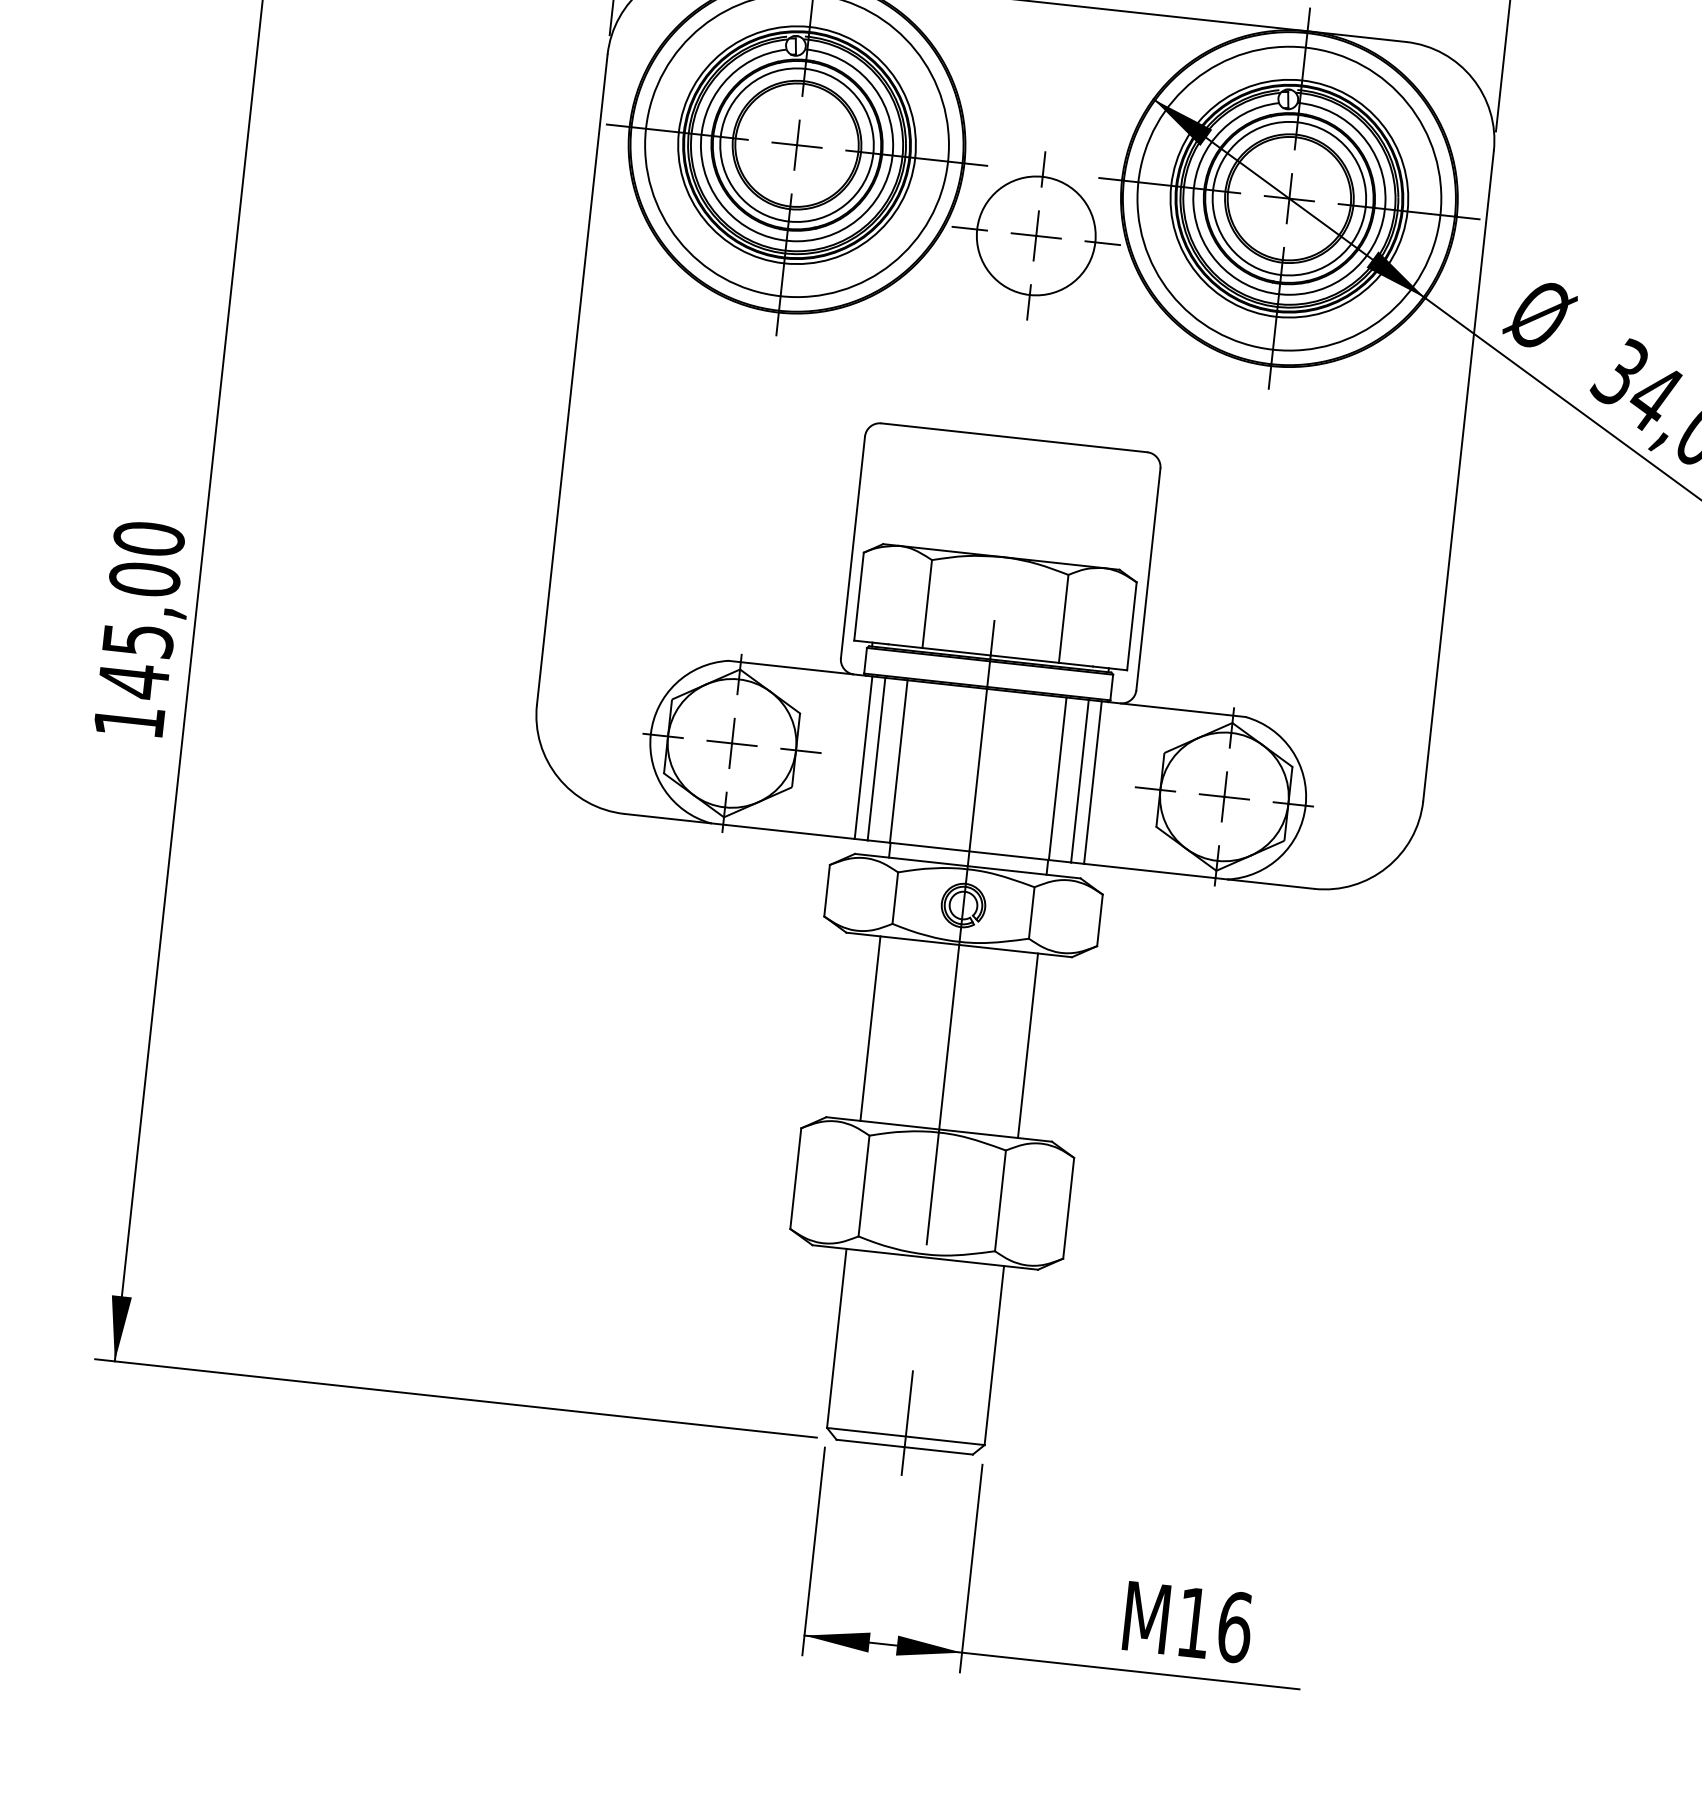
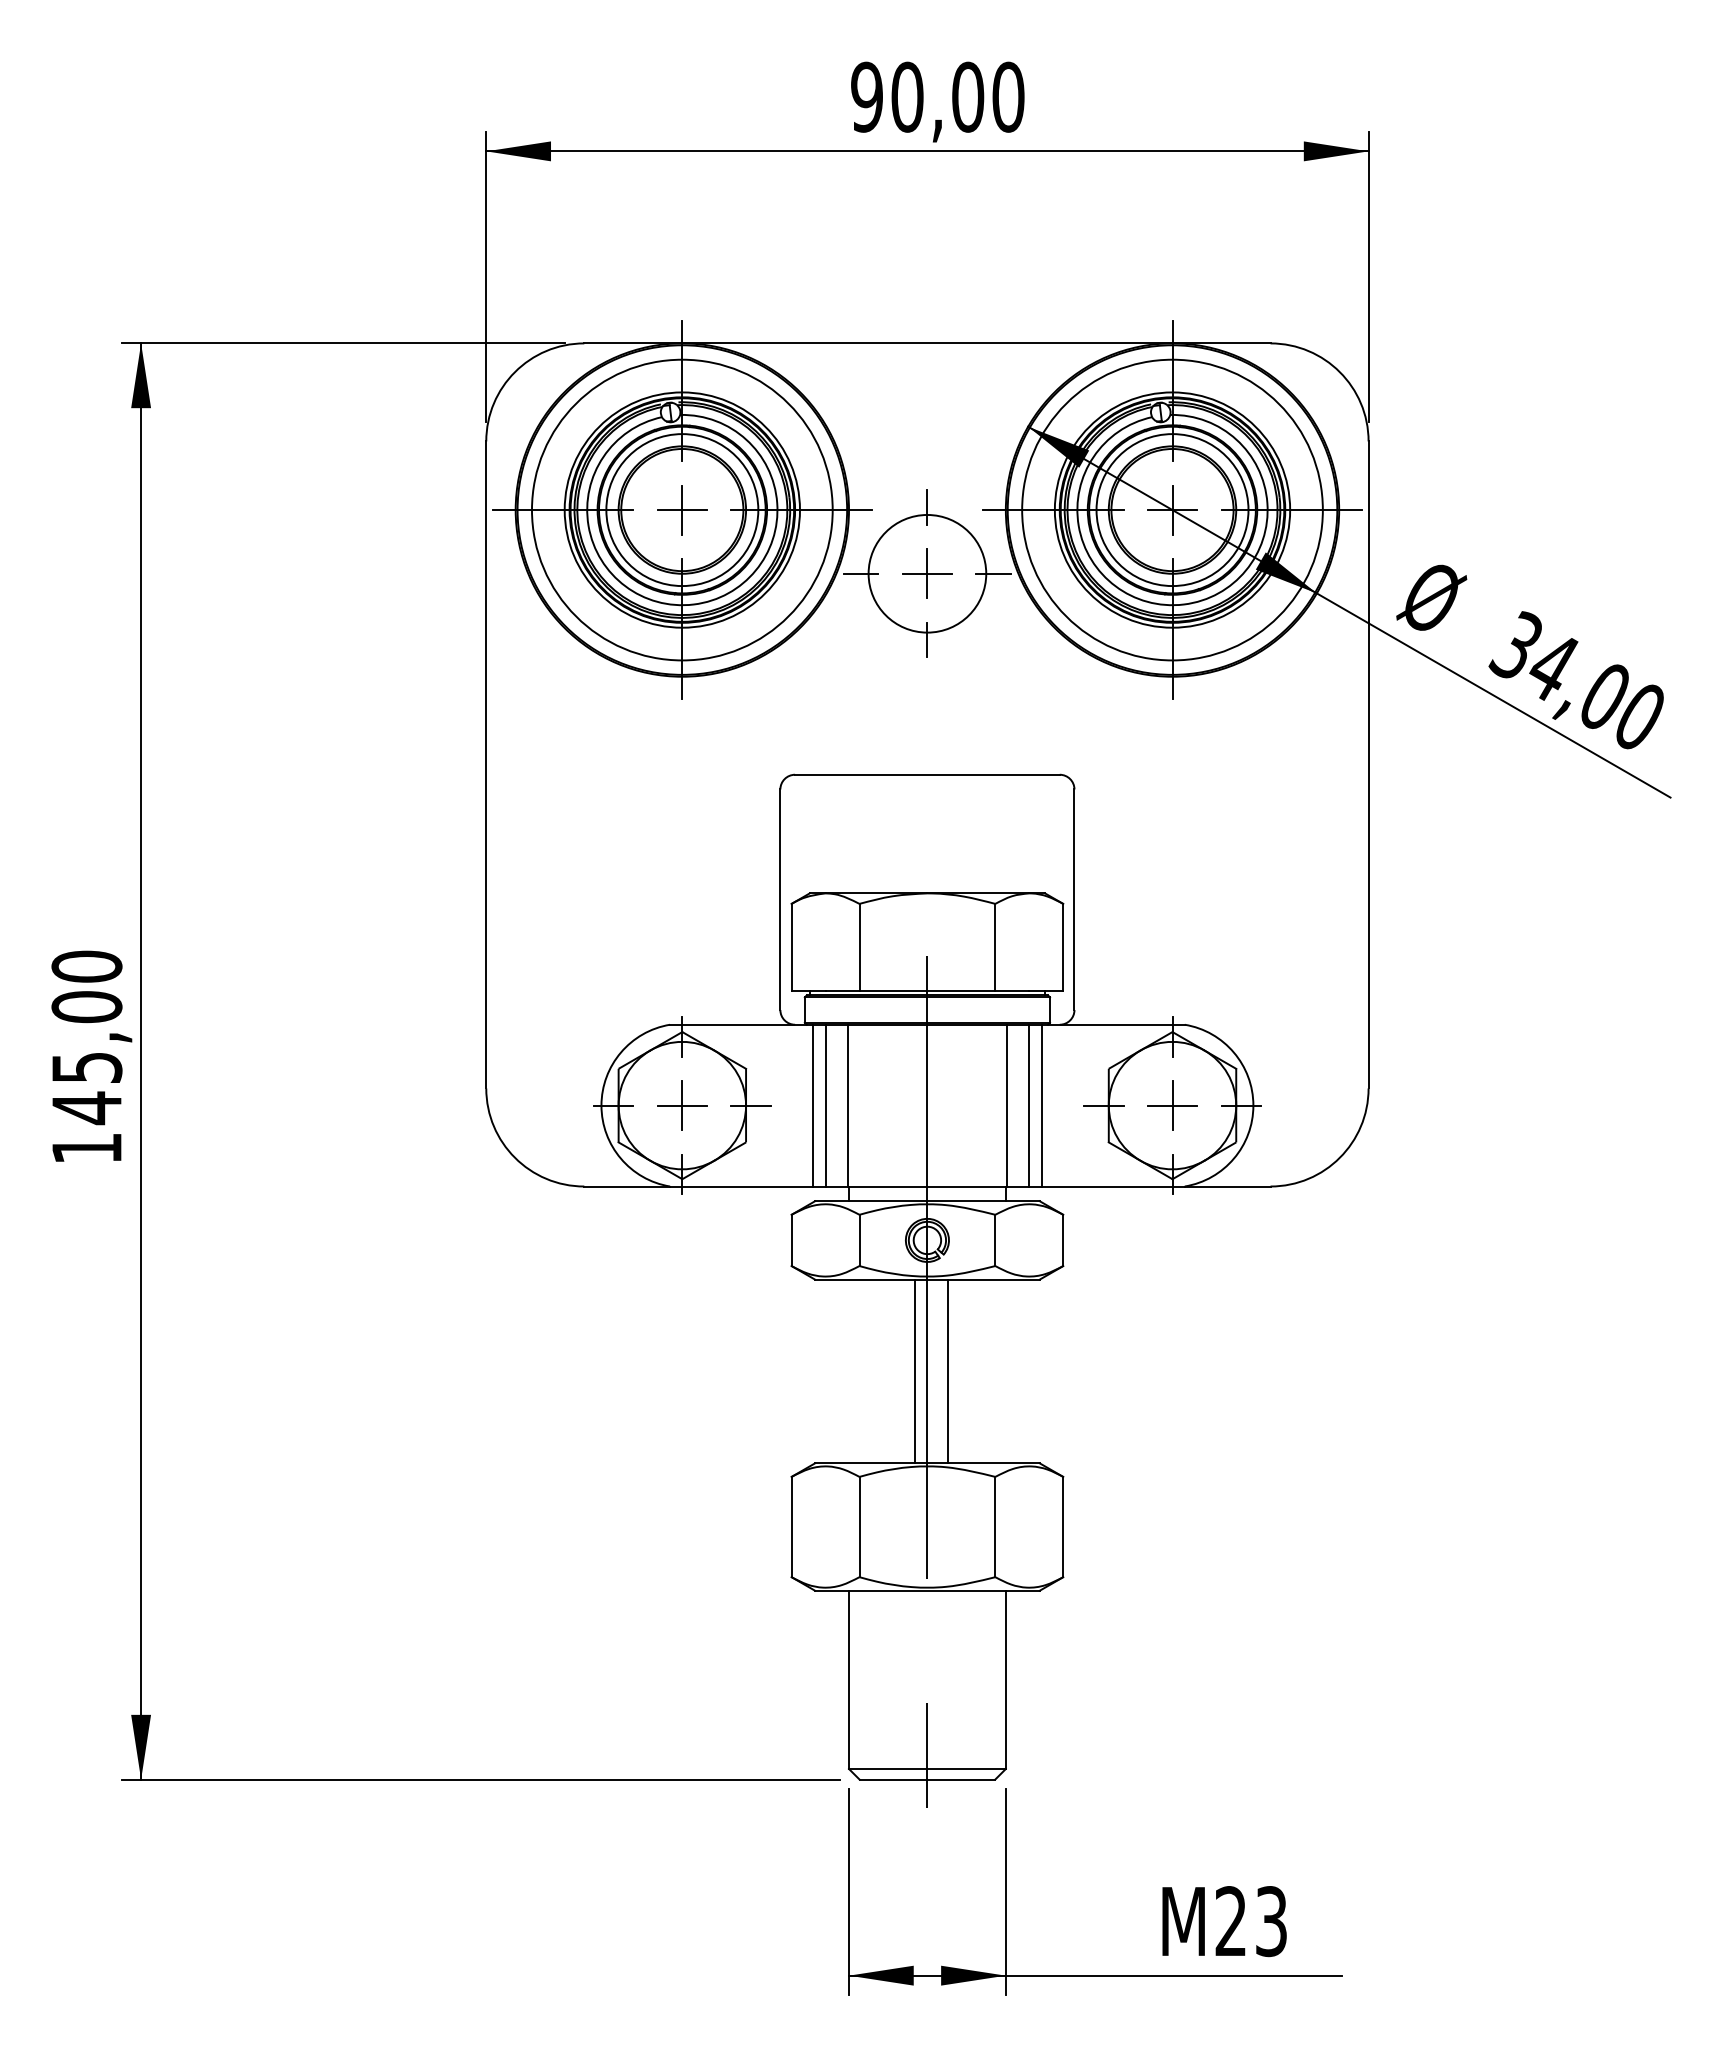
line: (870, 1028) -> (915, 1371), moved
line: (1027, 1045) -> (947, 1371), moved
text: (1214, 1625) -> (1251, 1921), M16 -> M23

